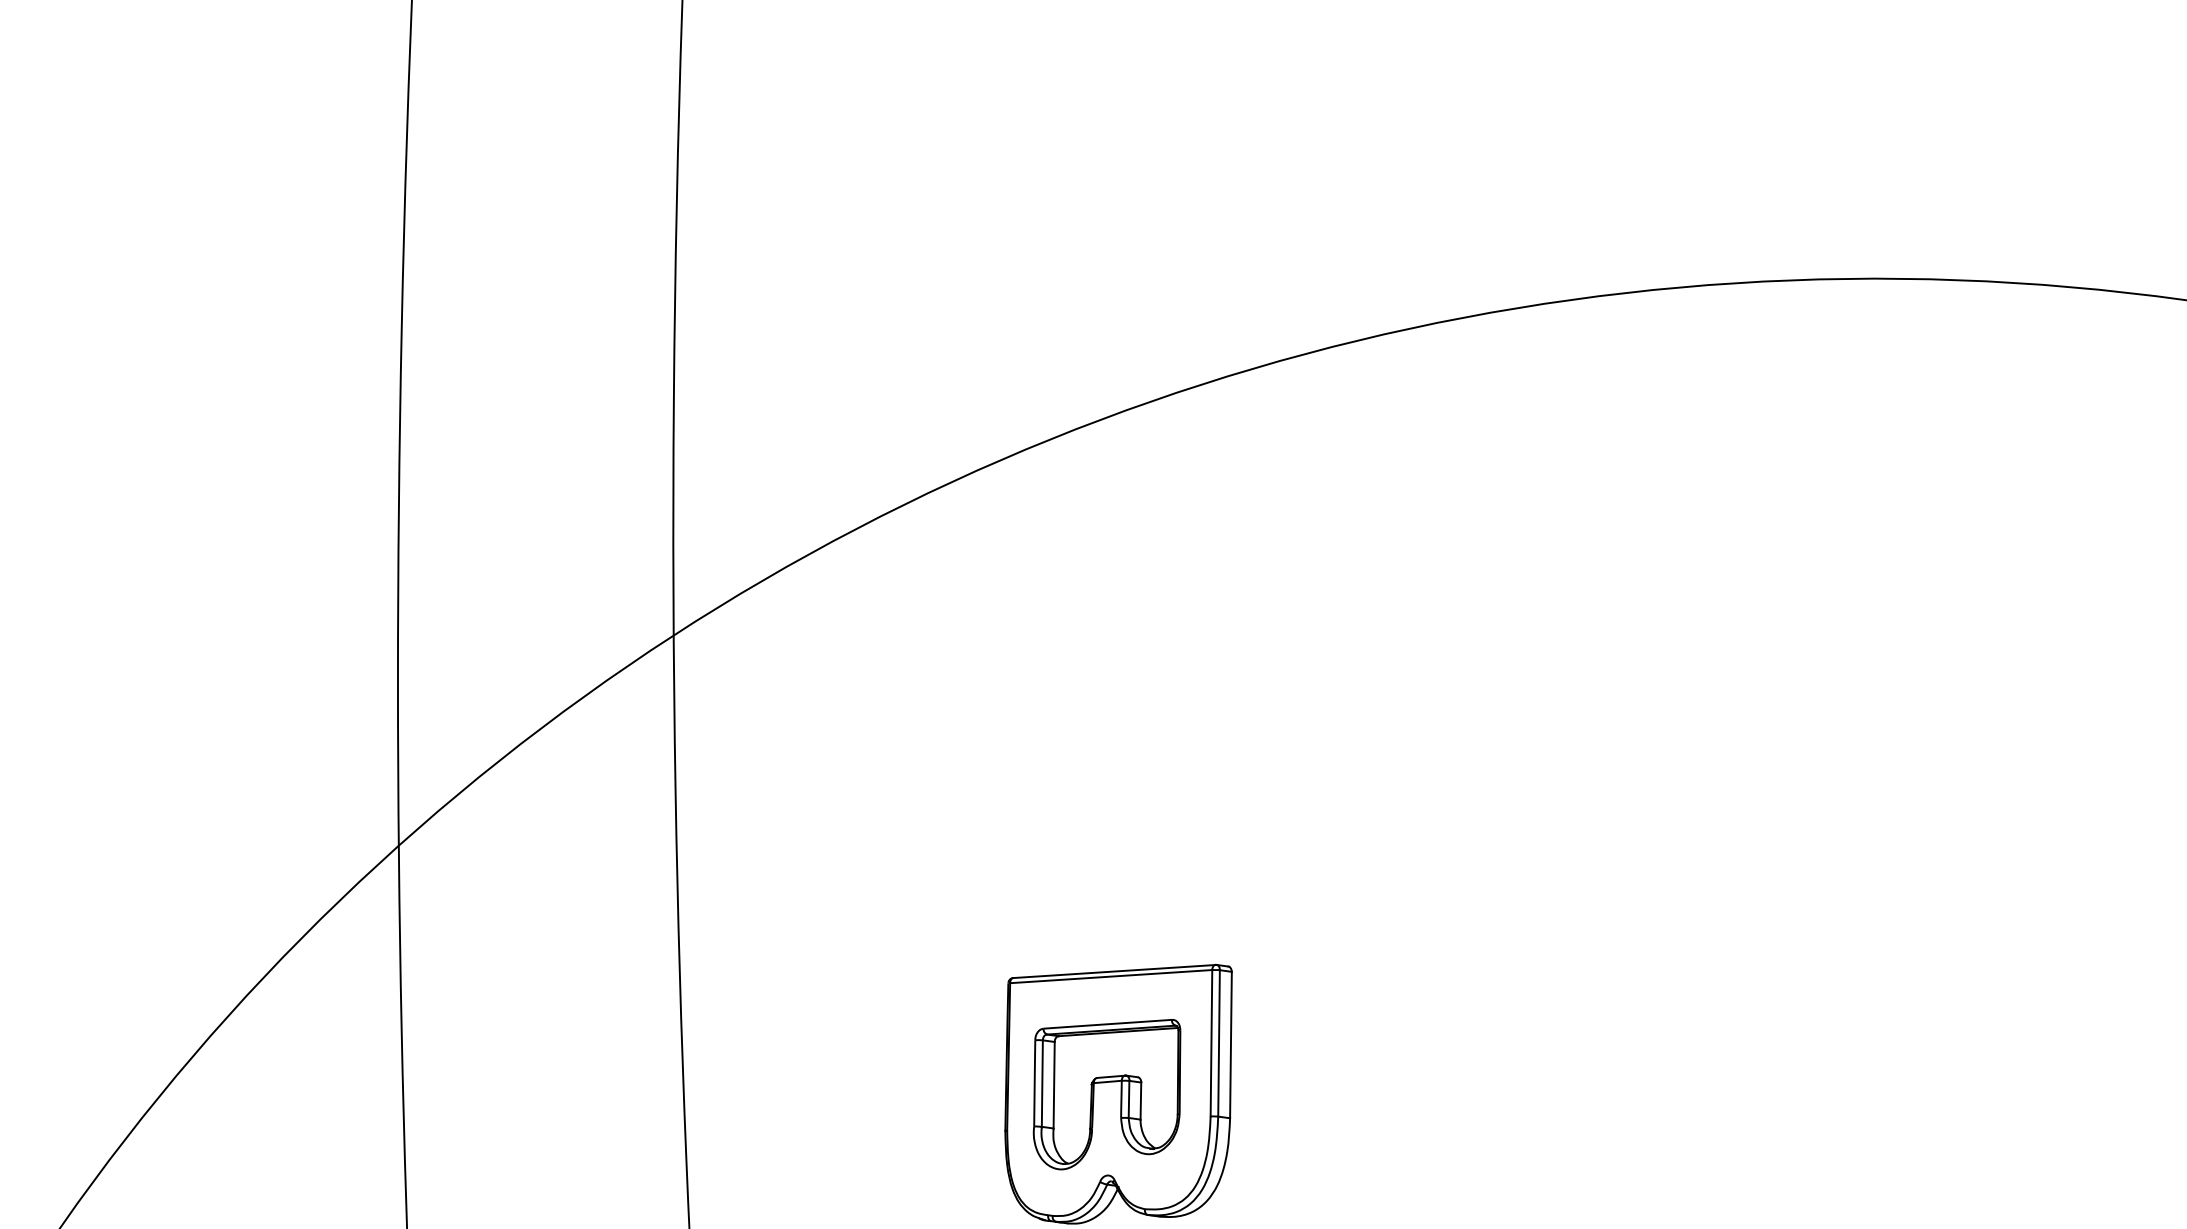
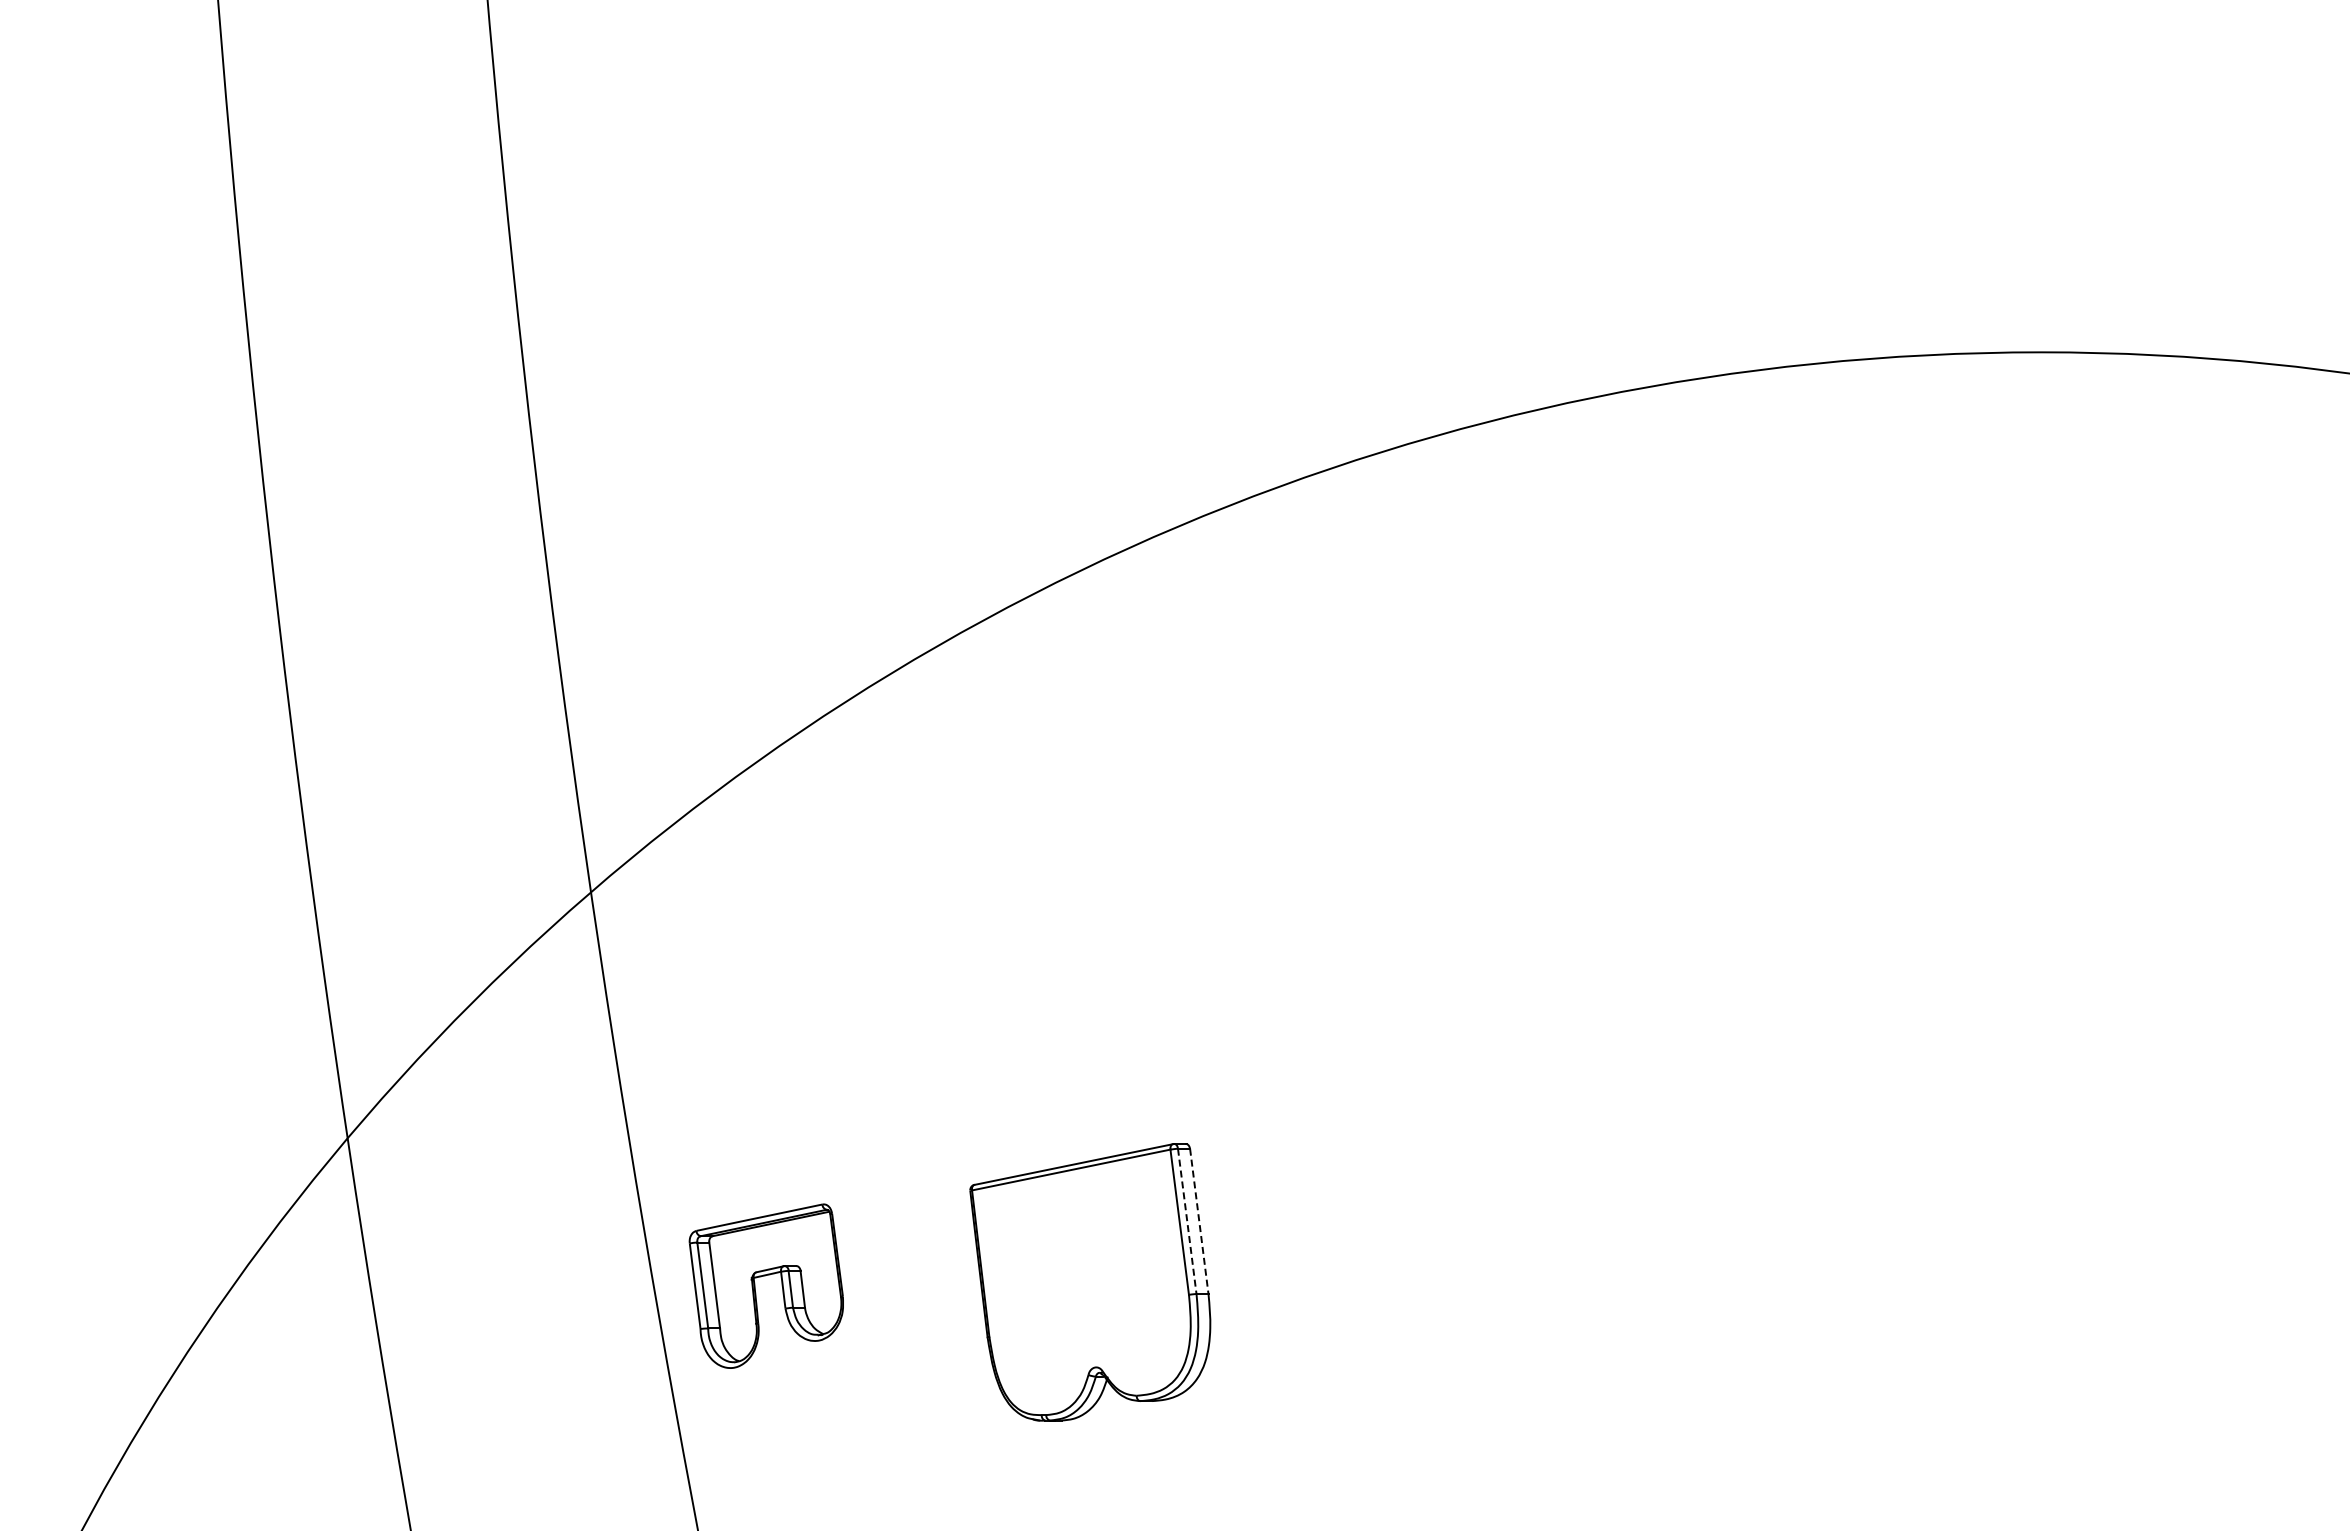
line: (1219, 1043) -> (1187, 1221), solid -> dashed
line: (1231, 1045) -> (1199, 1221), solid -> dashed
part: (1101, 1083) -> (761, 1277), moved

